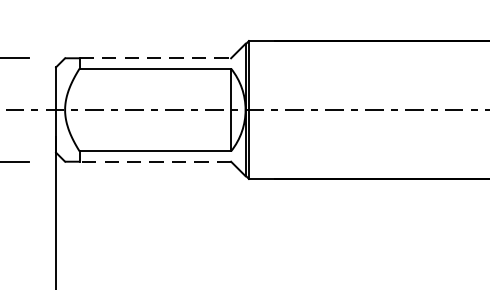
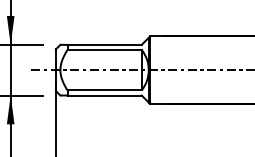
line: (157, 57) -> (105, 44), dashed -> solid
line: (155, 161) -> (104, 95), dashed -> solid

